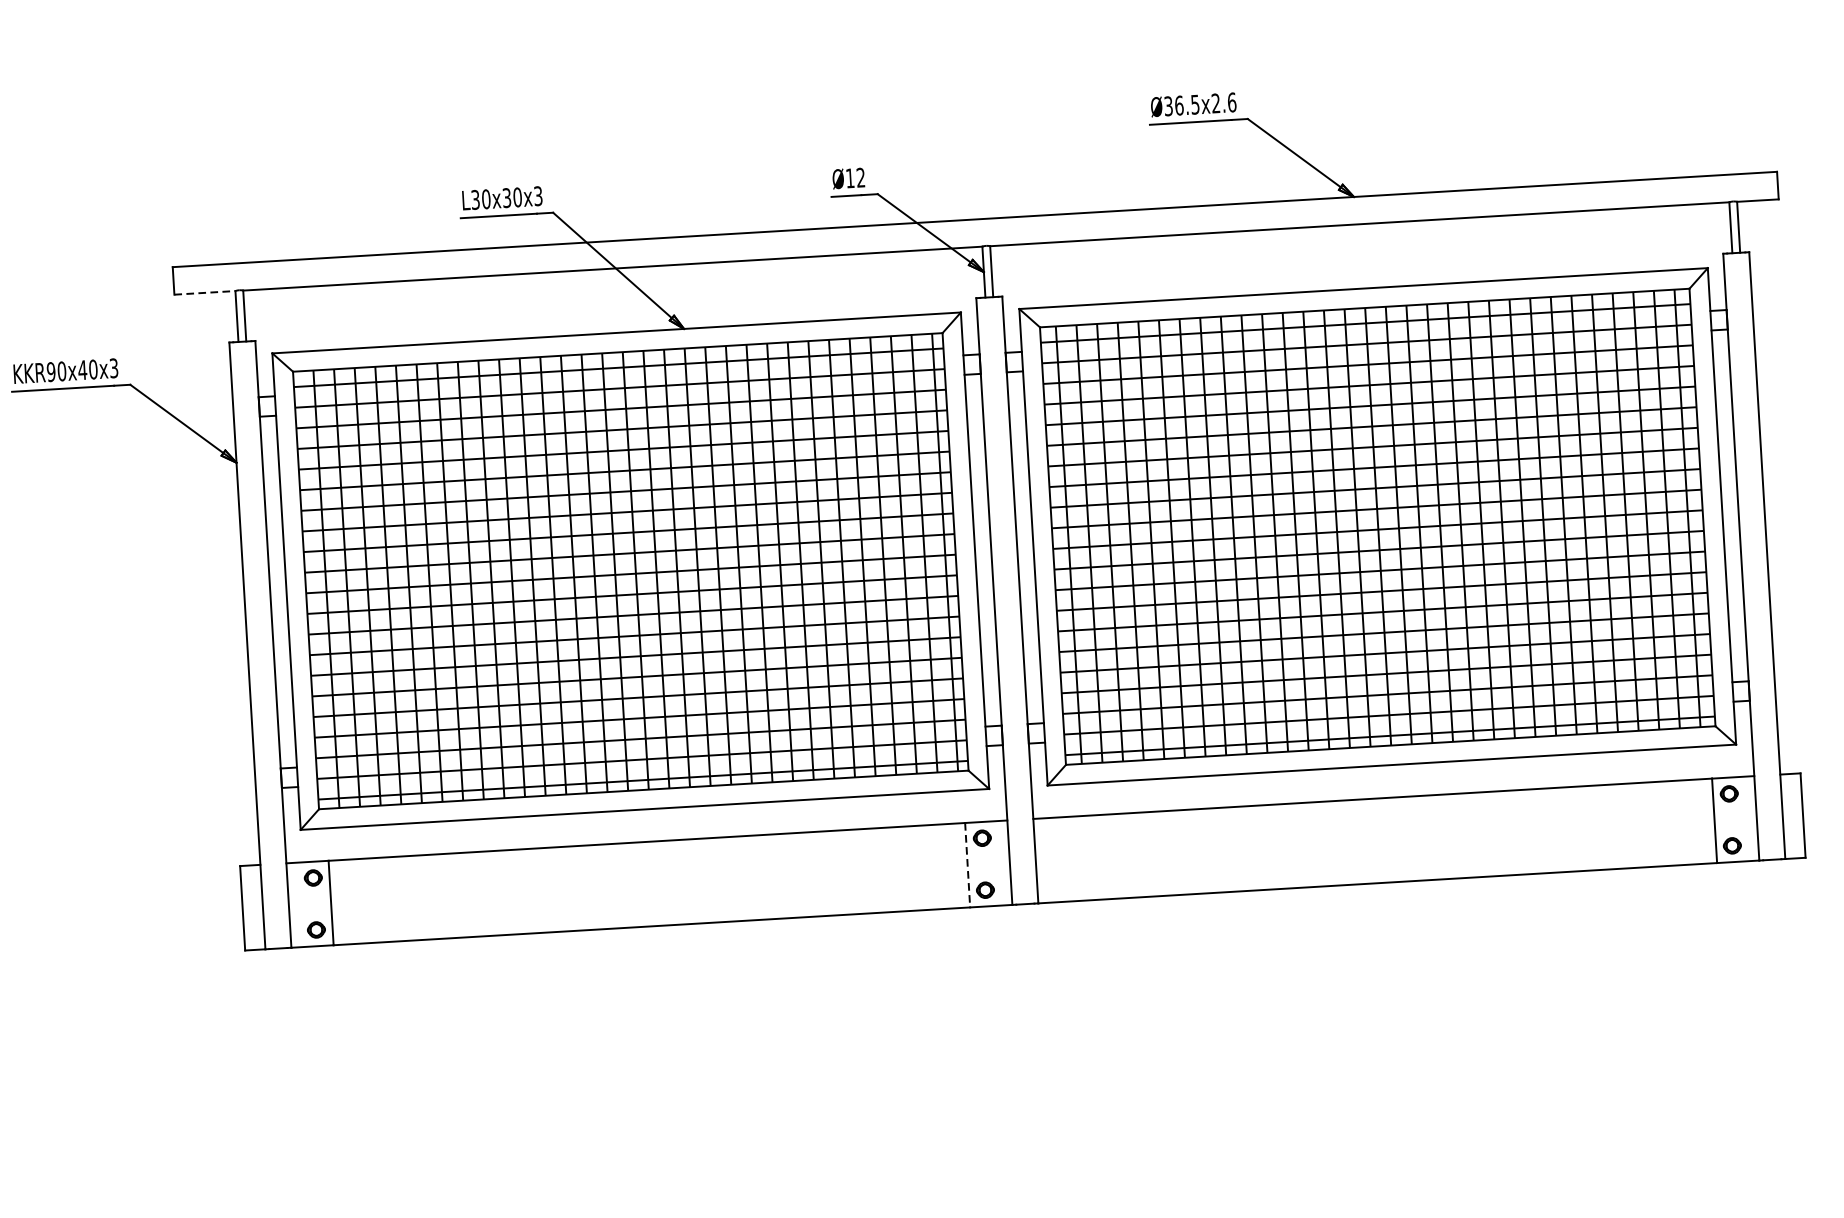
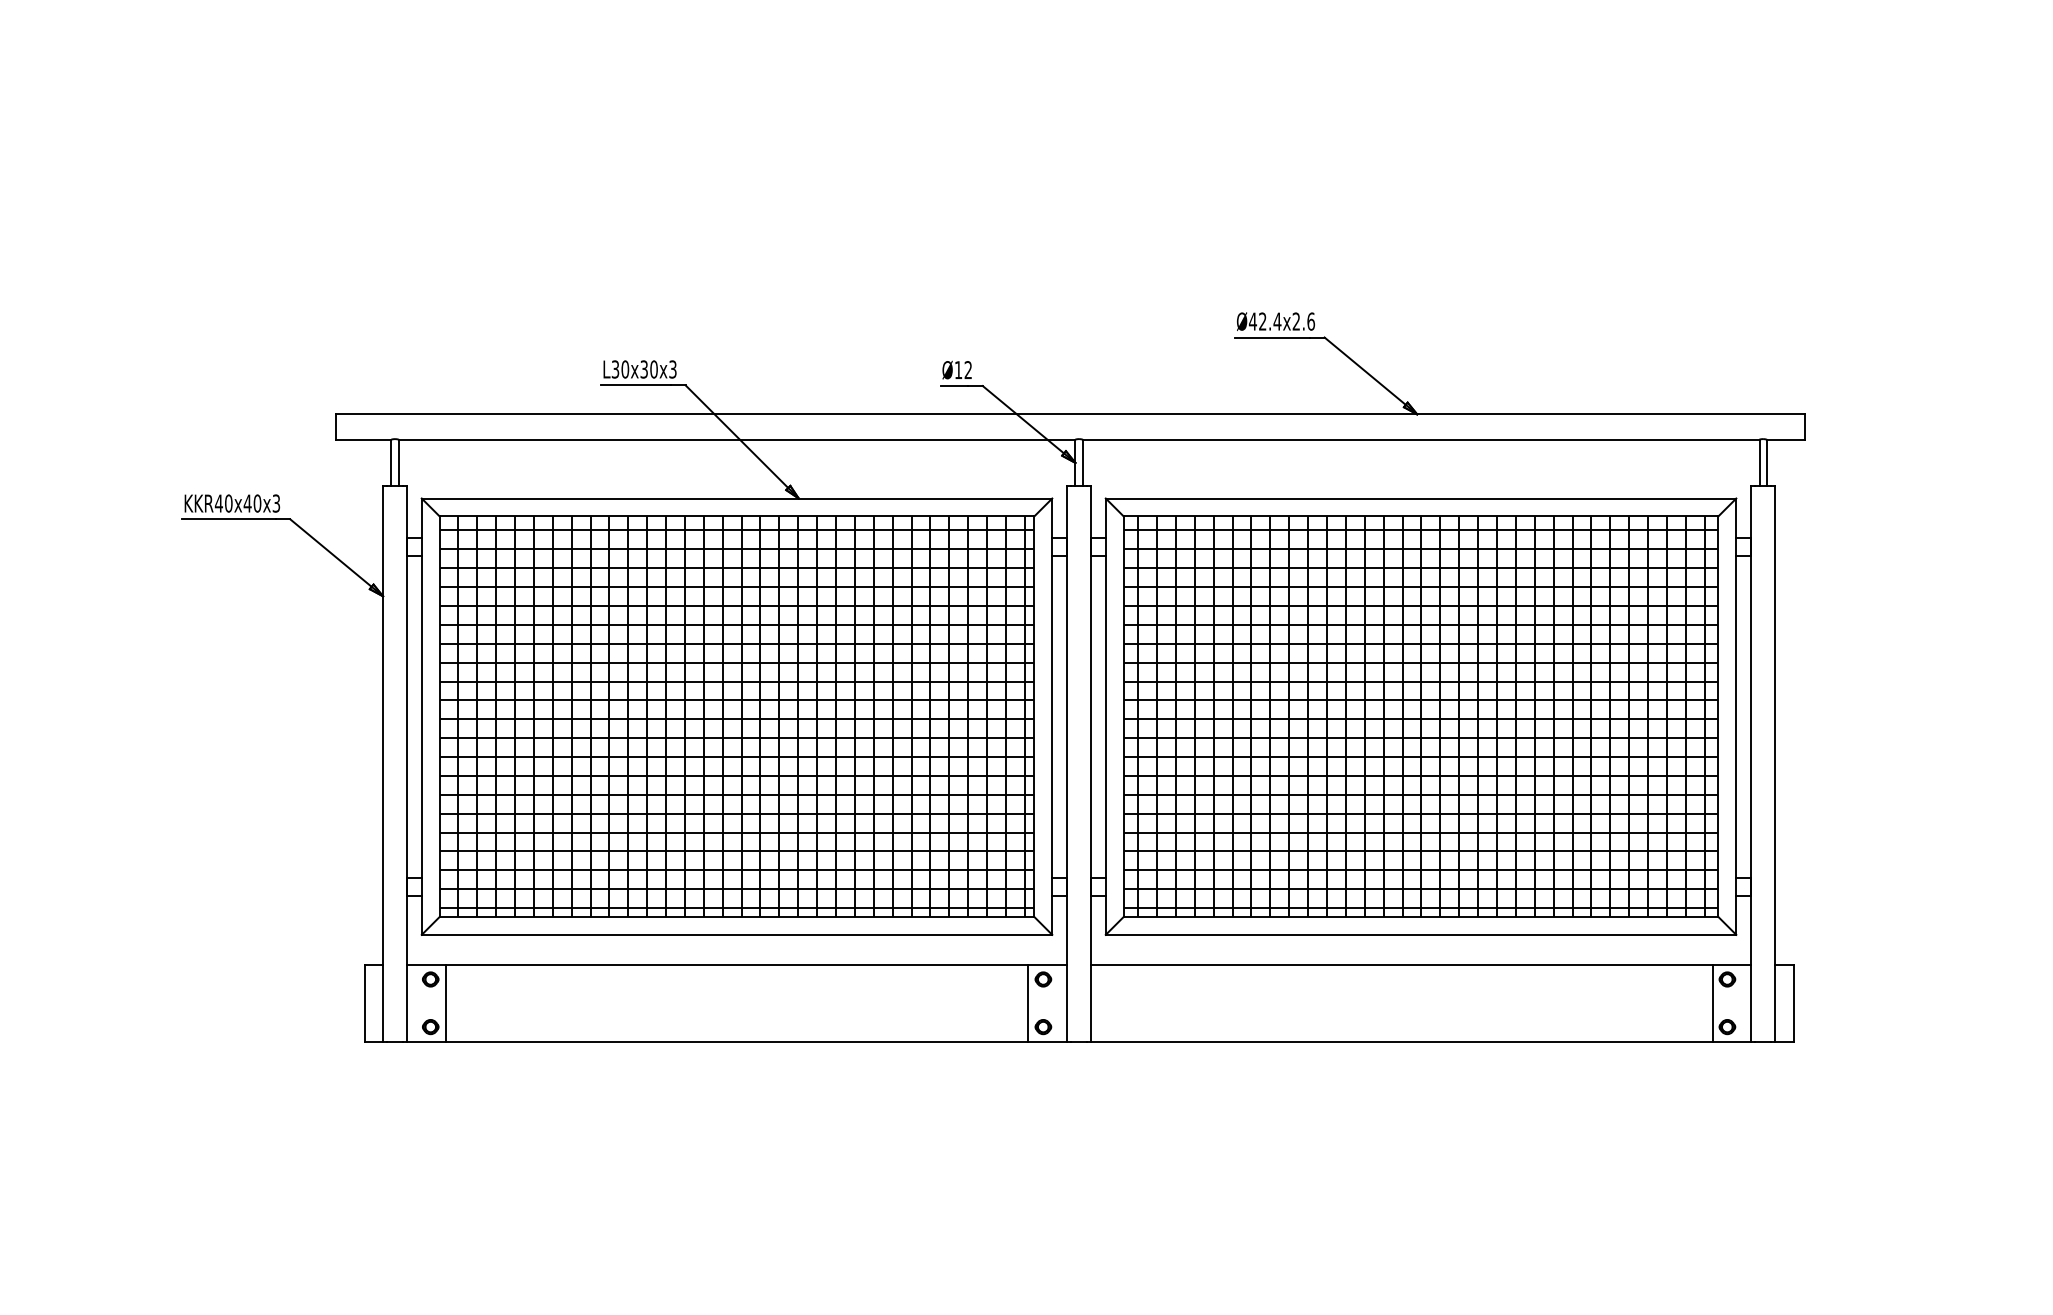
text: (1181, 105) -> (1264, 321), Ø36.5x2.6 -> Ø42.4x2.6
line: (204, 292) -> (363, 439), dashed -> solid
text: (50, 372) -> (218, 503), KKR90x40x3 -> KKR40x40x3
line: (967, 865) -> (1028, 1003), dashed -> solid

